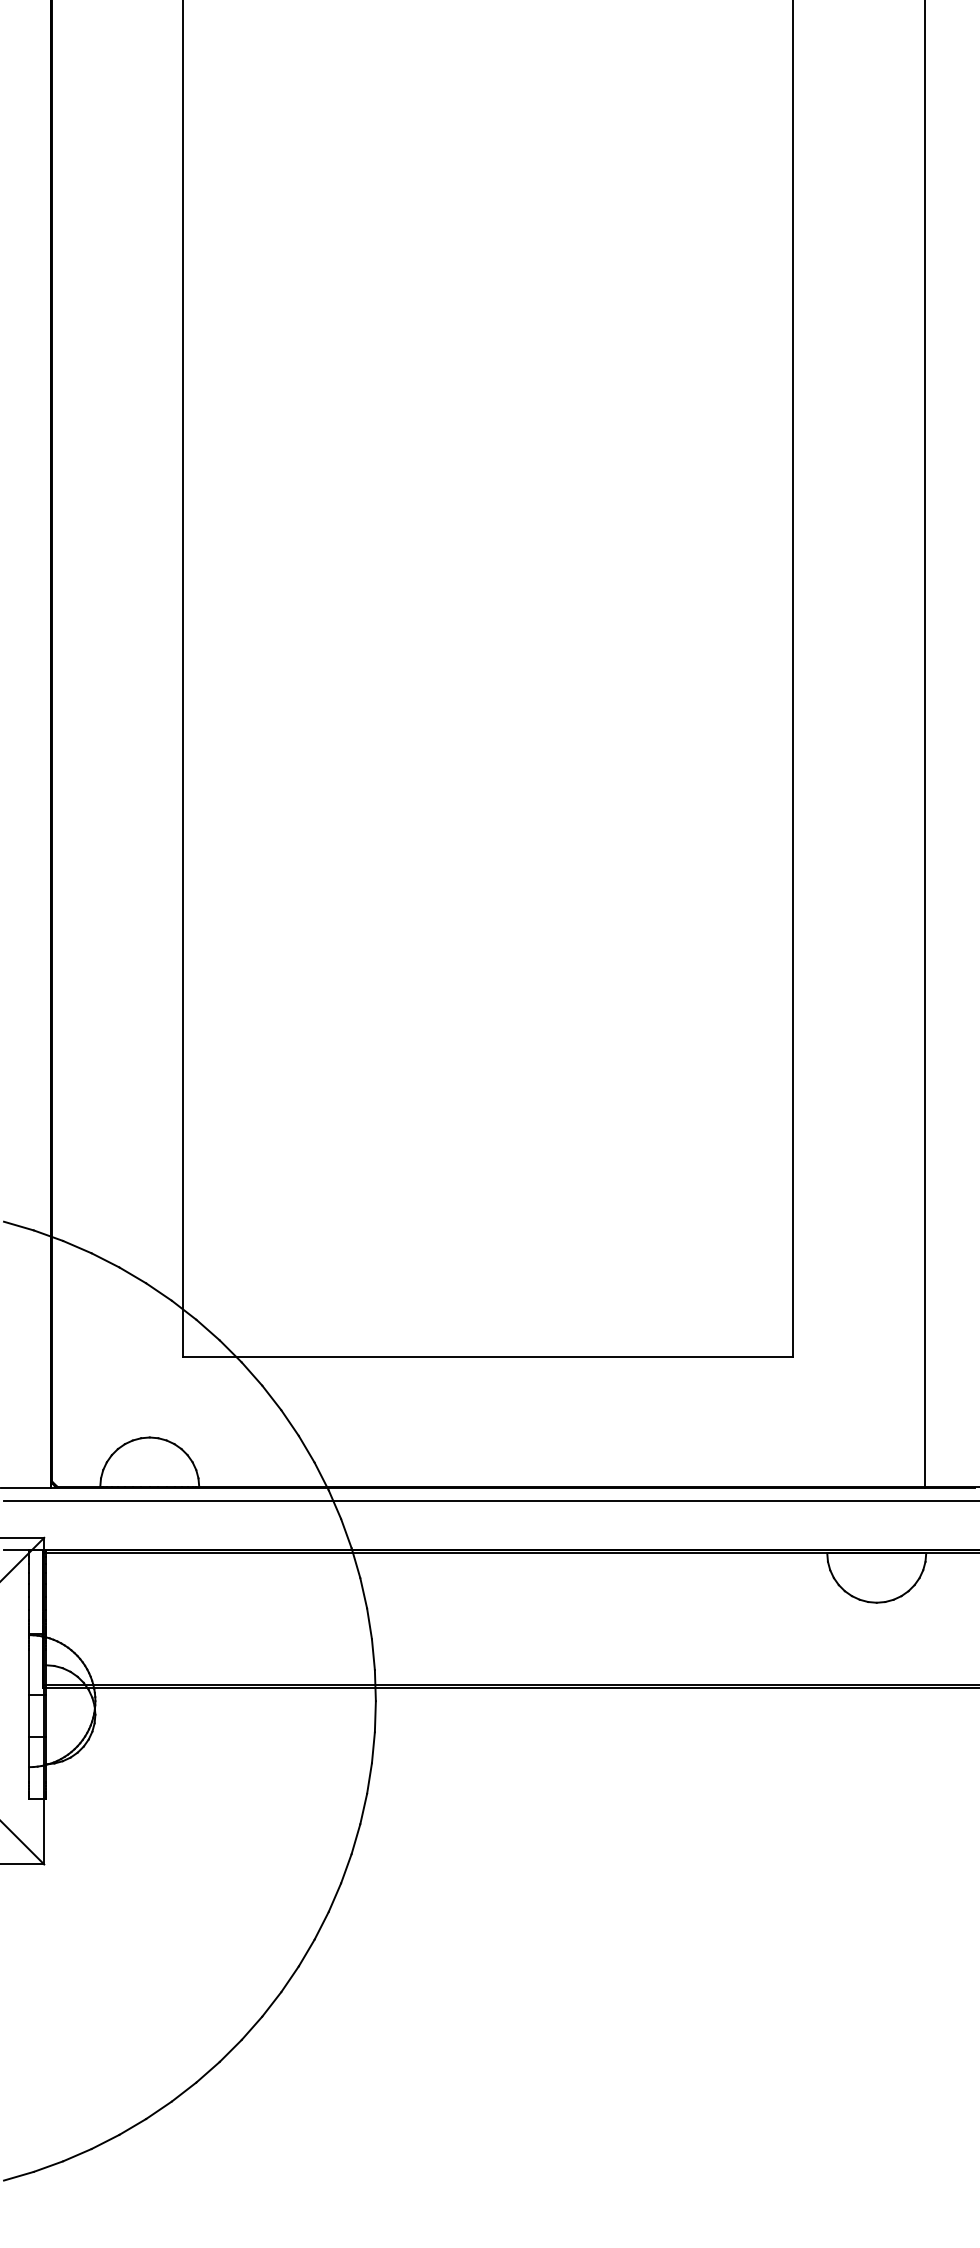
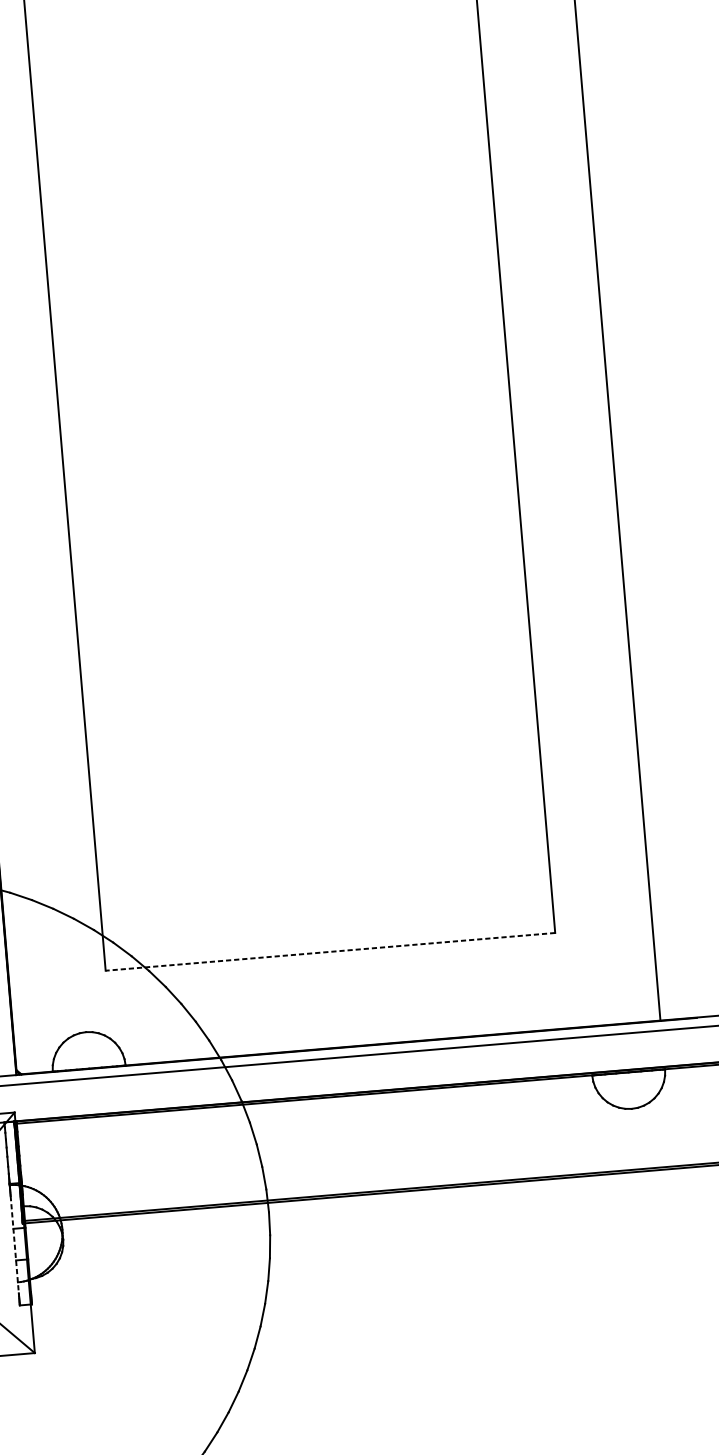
line: (487, 1356) -> (329, 951), solid -> dashed
line: (29, 1716) -> (14, 1245), solid -> dashed

